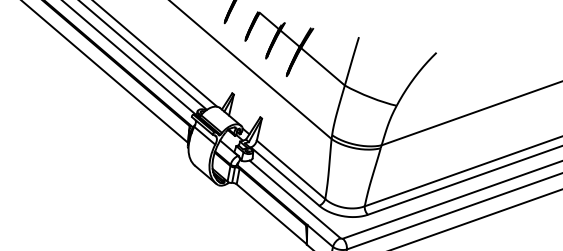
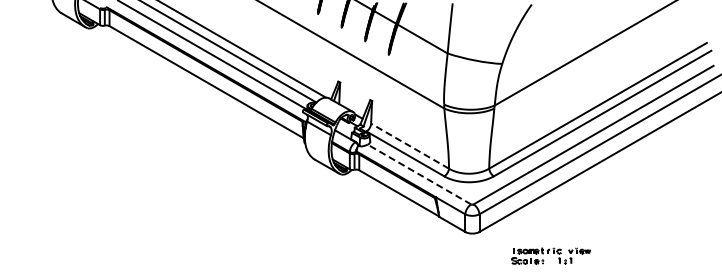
line: (291, 170) -> (410, 146), solid -> dashed
line: (295, 199) -> (419, 174), solid -> dashed

